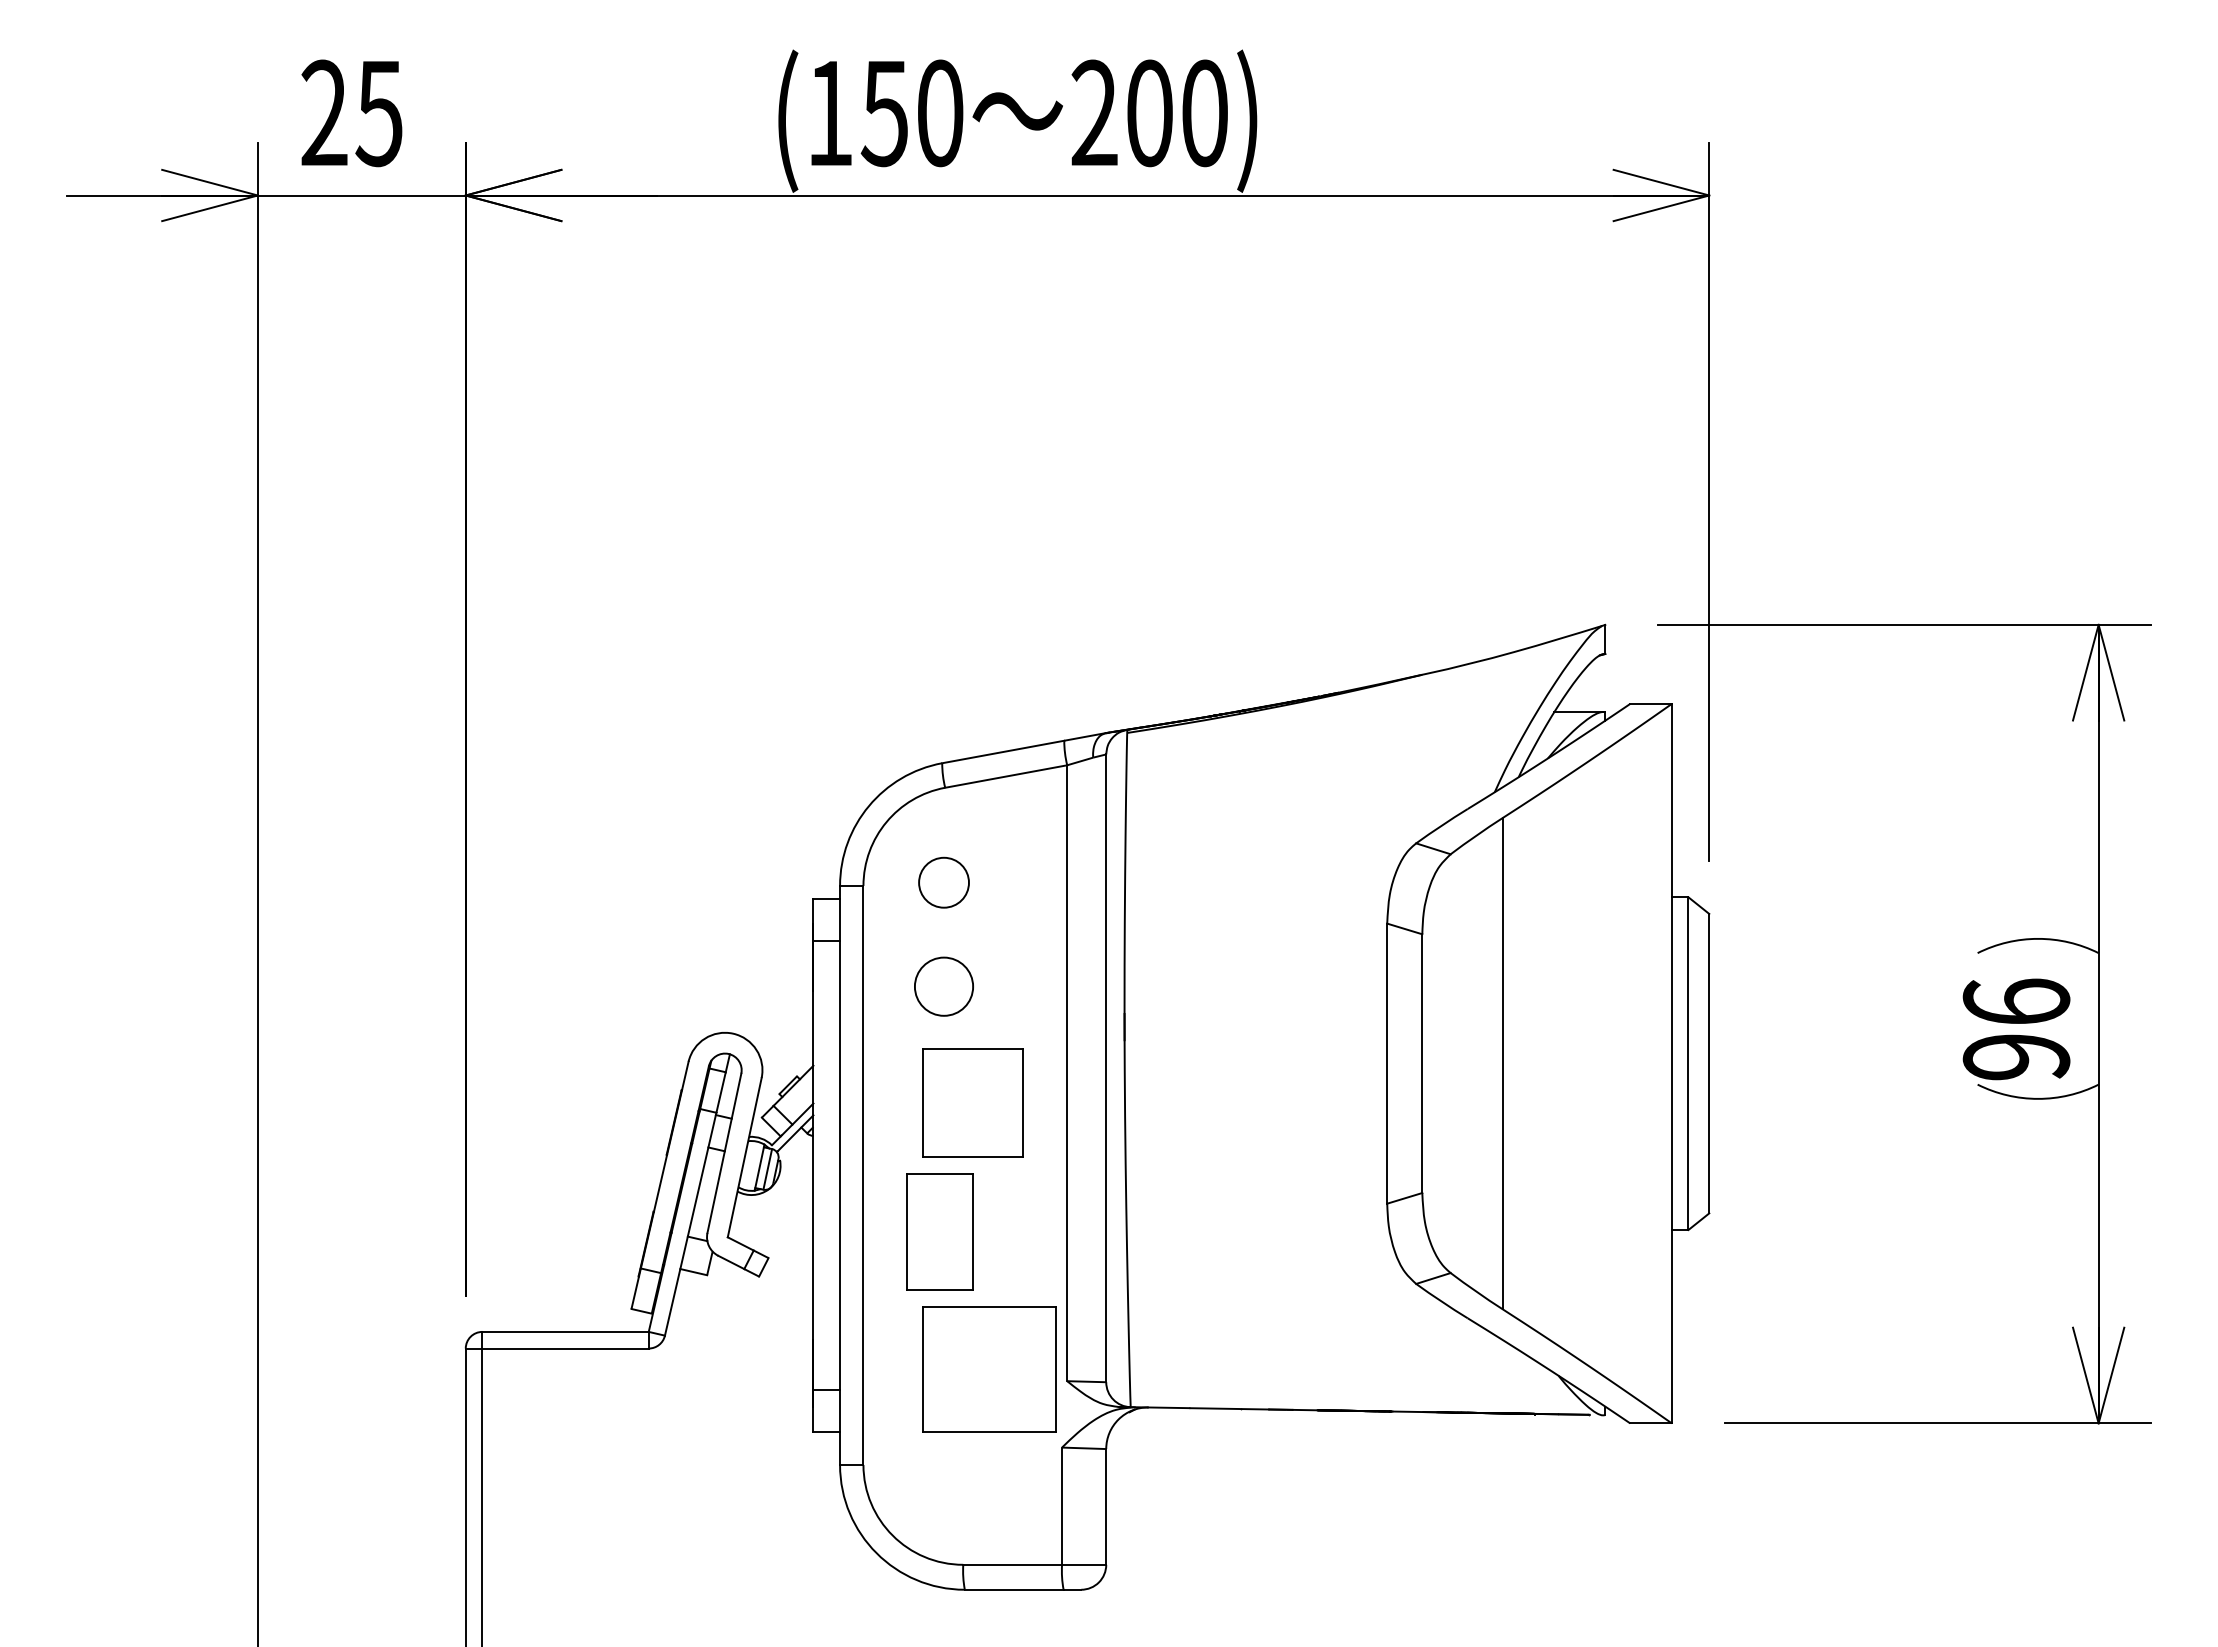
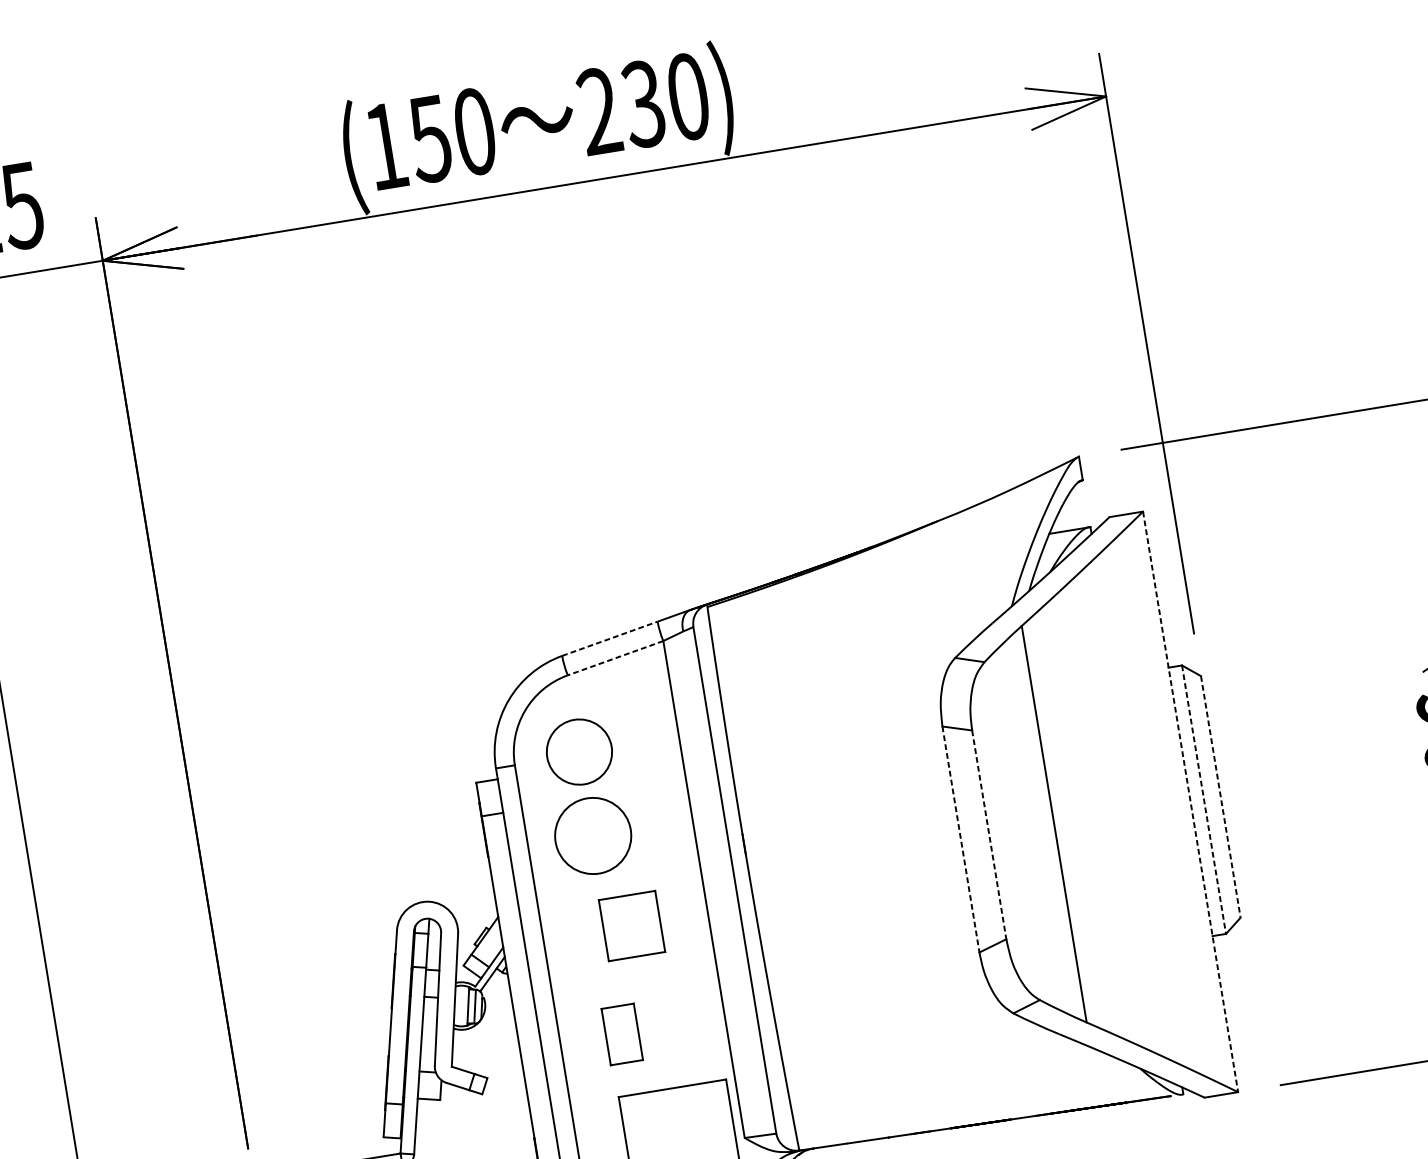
text: (1148, 113) -> (642, 104), 200) -> 230)
line: (1003, 751) -> (610, 638), solid -> dashed
line: (1005, 776) -> (615, 658), solid -> dashed
circle: (943, 882) -> (579, 751), size x1.6
circle: (943, 986) -> (592, 835), size x1.6
line: (1671, 1063) -> (1190, 801), solid -> dashed
line: (1709, 1063) -> (1220, 796), solid -> dashed
line: (1387, 1064) -> (961, 840), solid -> dashed
line: (1422, 1064) -> (989, 835), solid -> dashed
line: (1688, 1064) -> (1204, 800), solid -> dashed
part: (972, 1102) -> (631, 925), size x0.7
part: (939, 1231) -> (621, 1034), size x0.6

